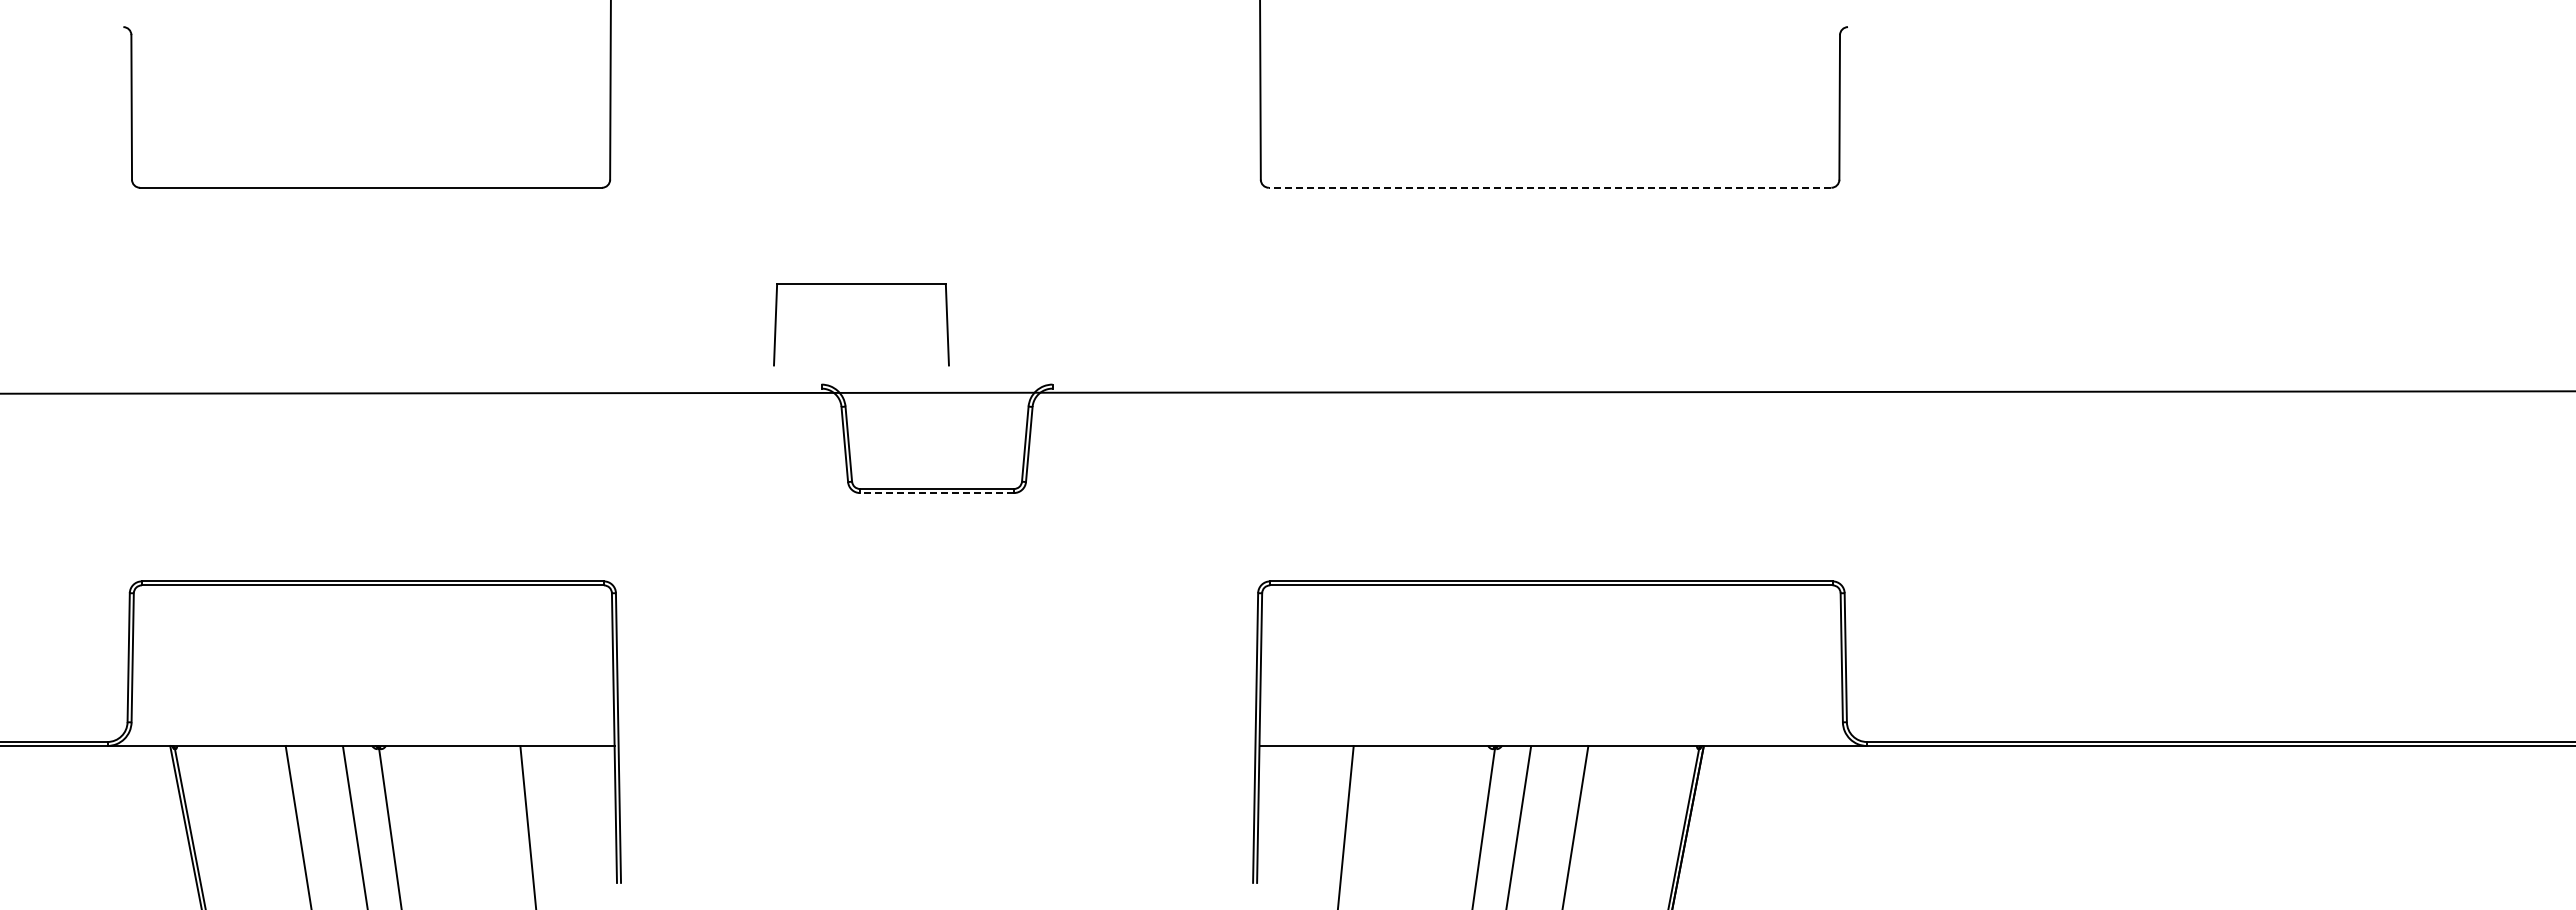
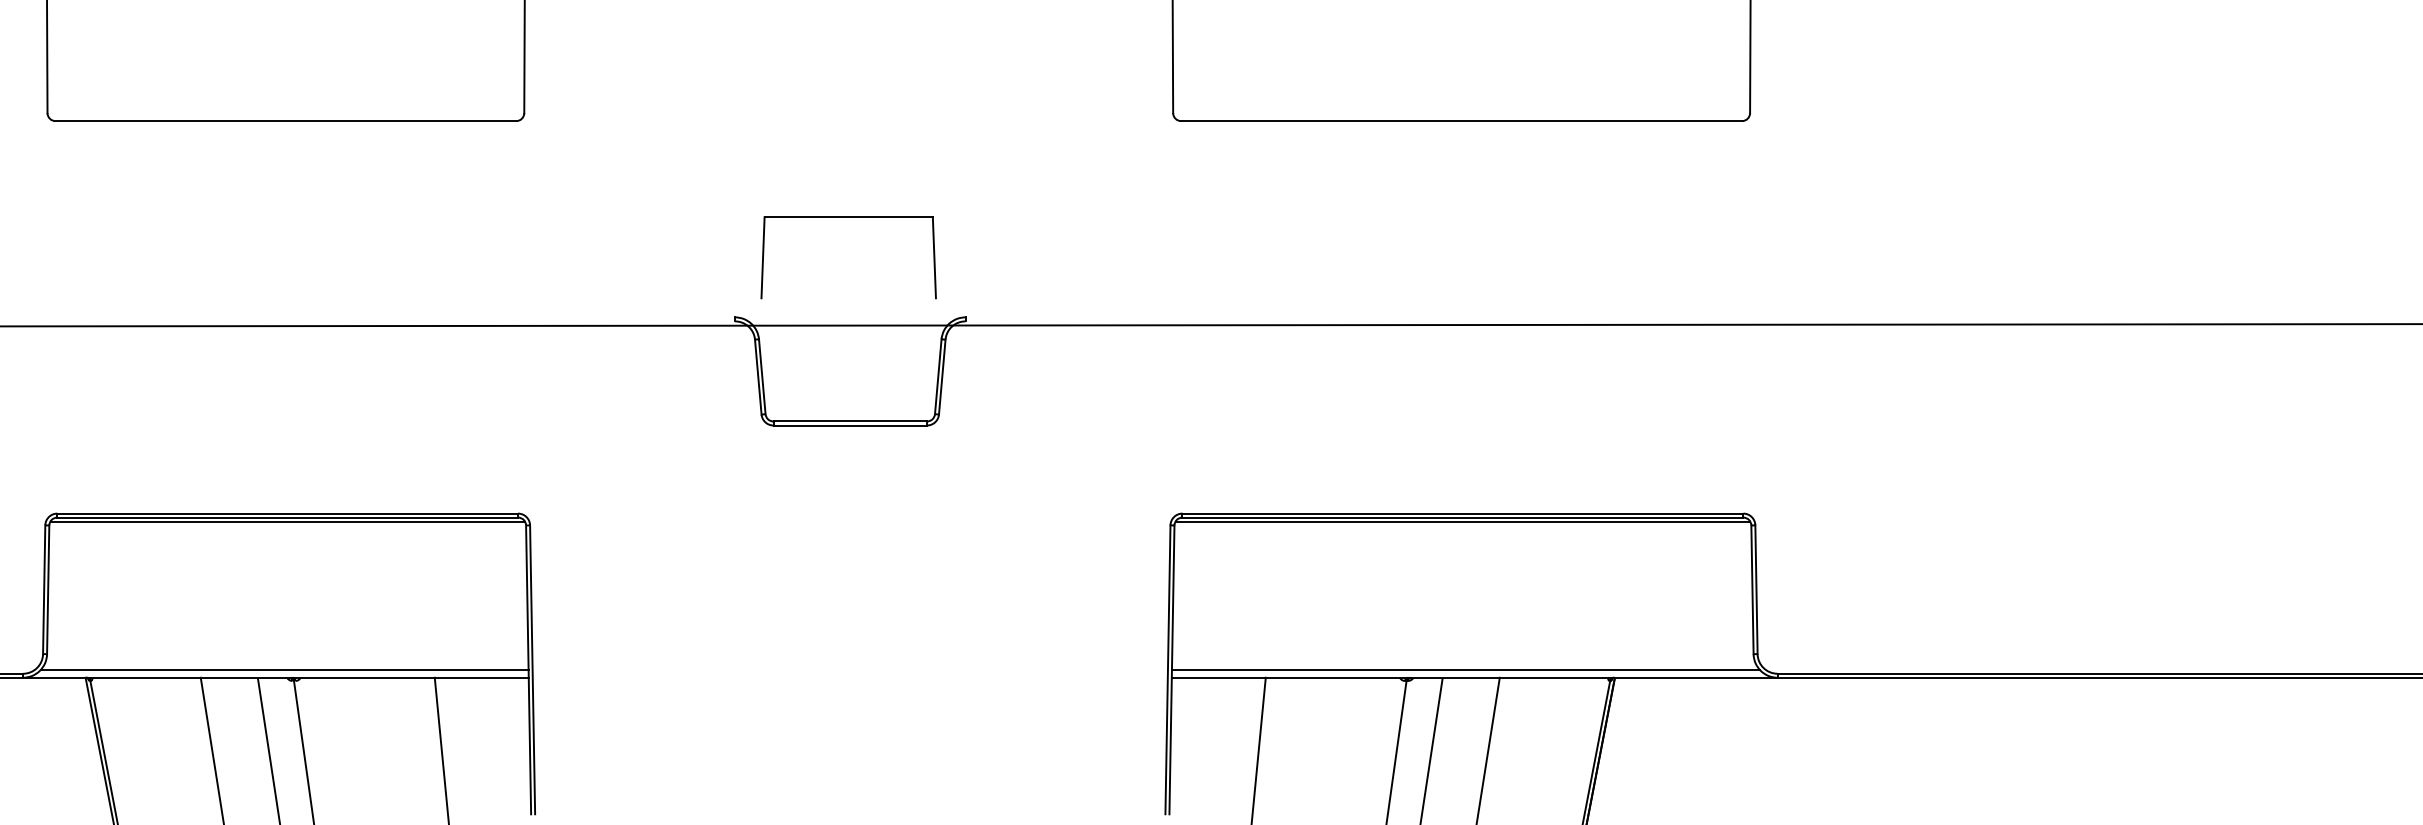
line: (1549, 187) -> (1461, 120), dashed -> solid
part: (861, 284) -> (848, 217), moved
line: (937, 493) -> (850, 425), dashed -> solid
line: (372, 589) -> (287, 521), added
line: (1551, 589) -> (1463, 521), added
line: (369, 738) -> (284, 670), added
line: (1554, 738) -> (1466, 670), added

